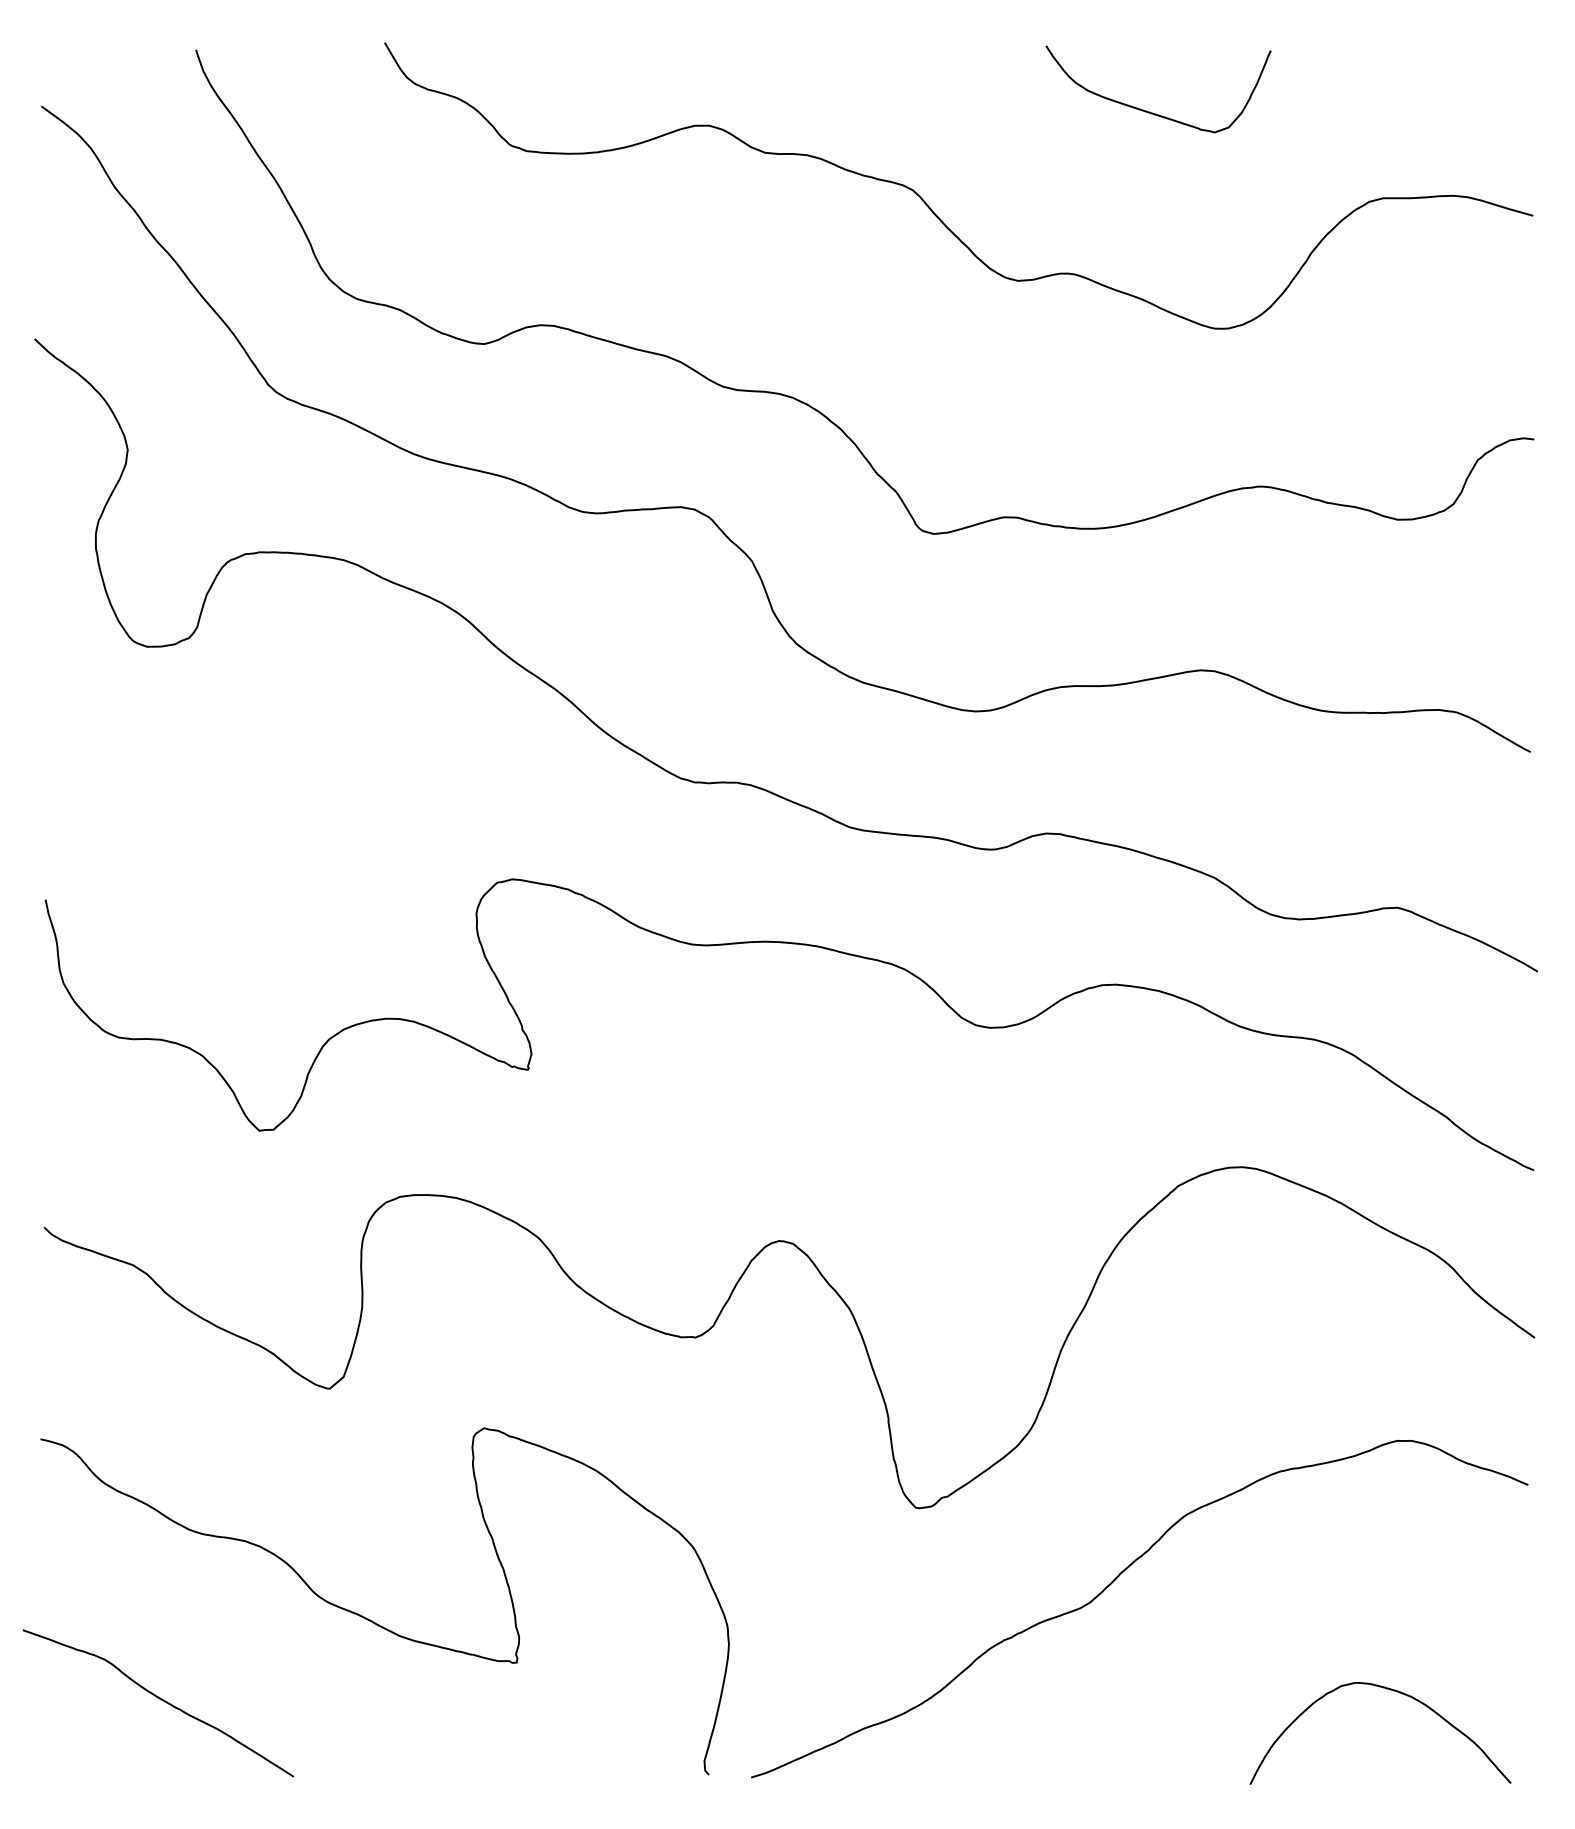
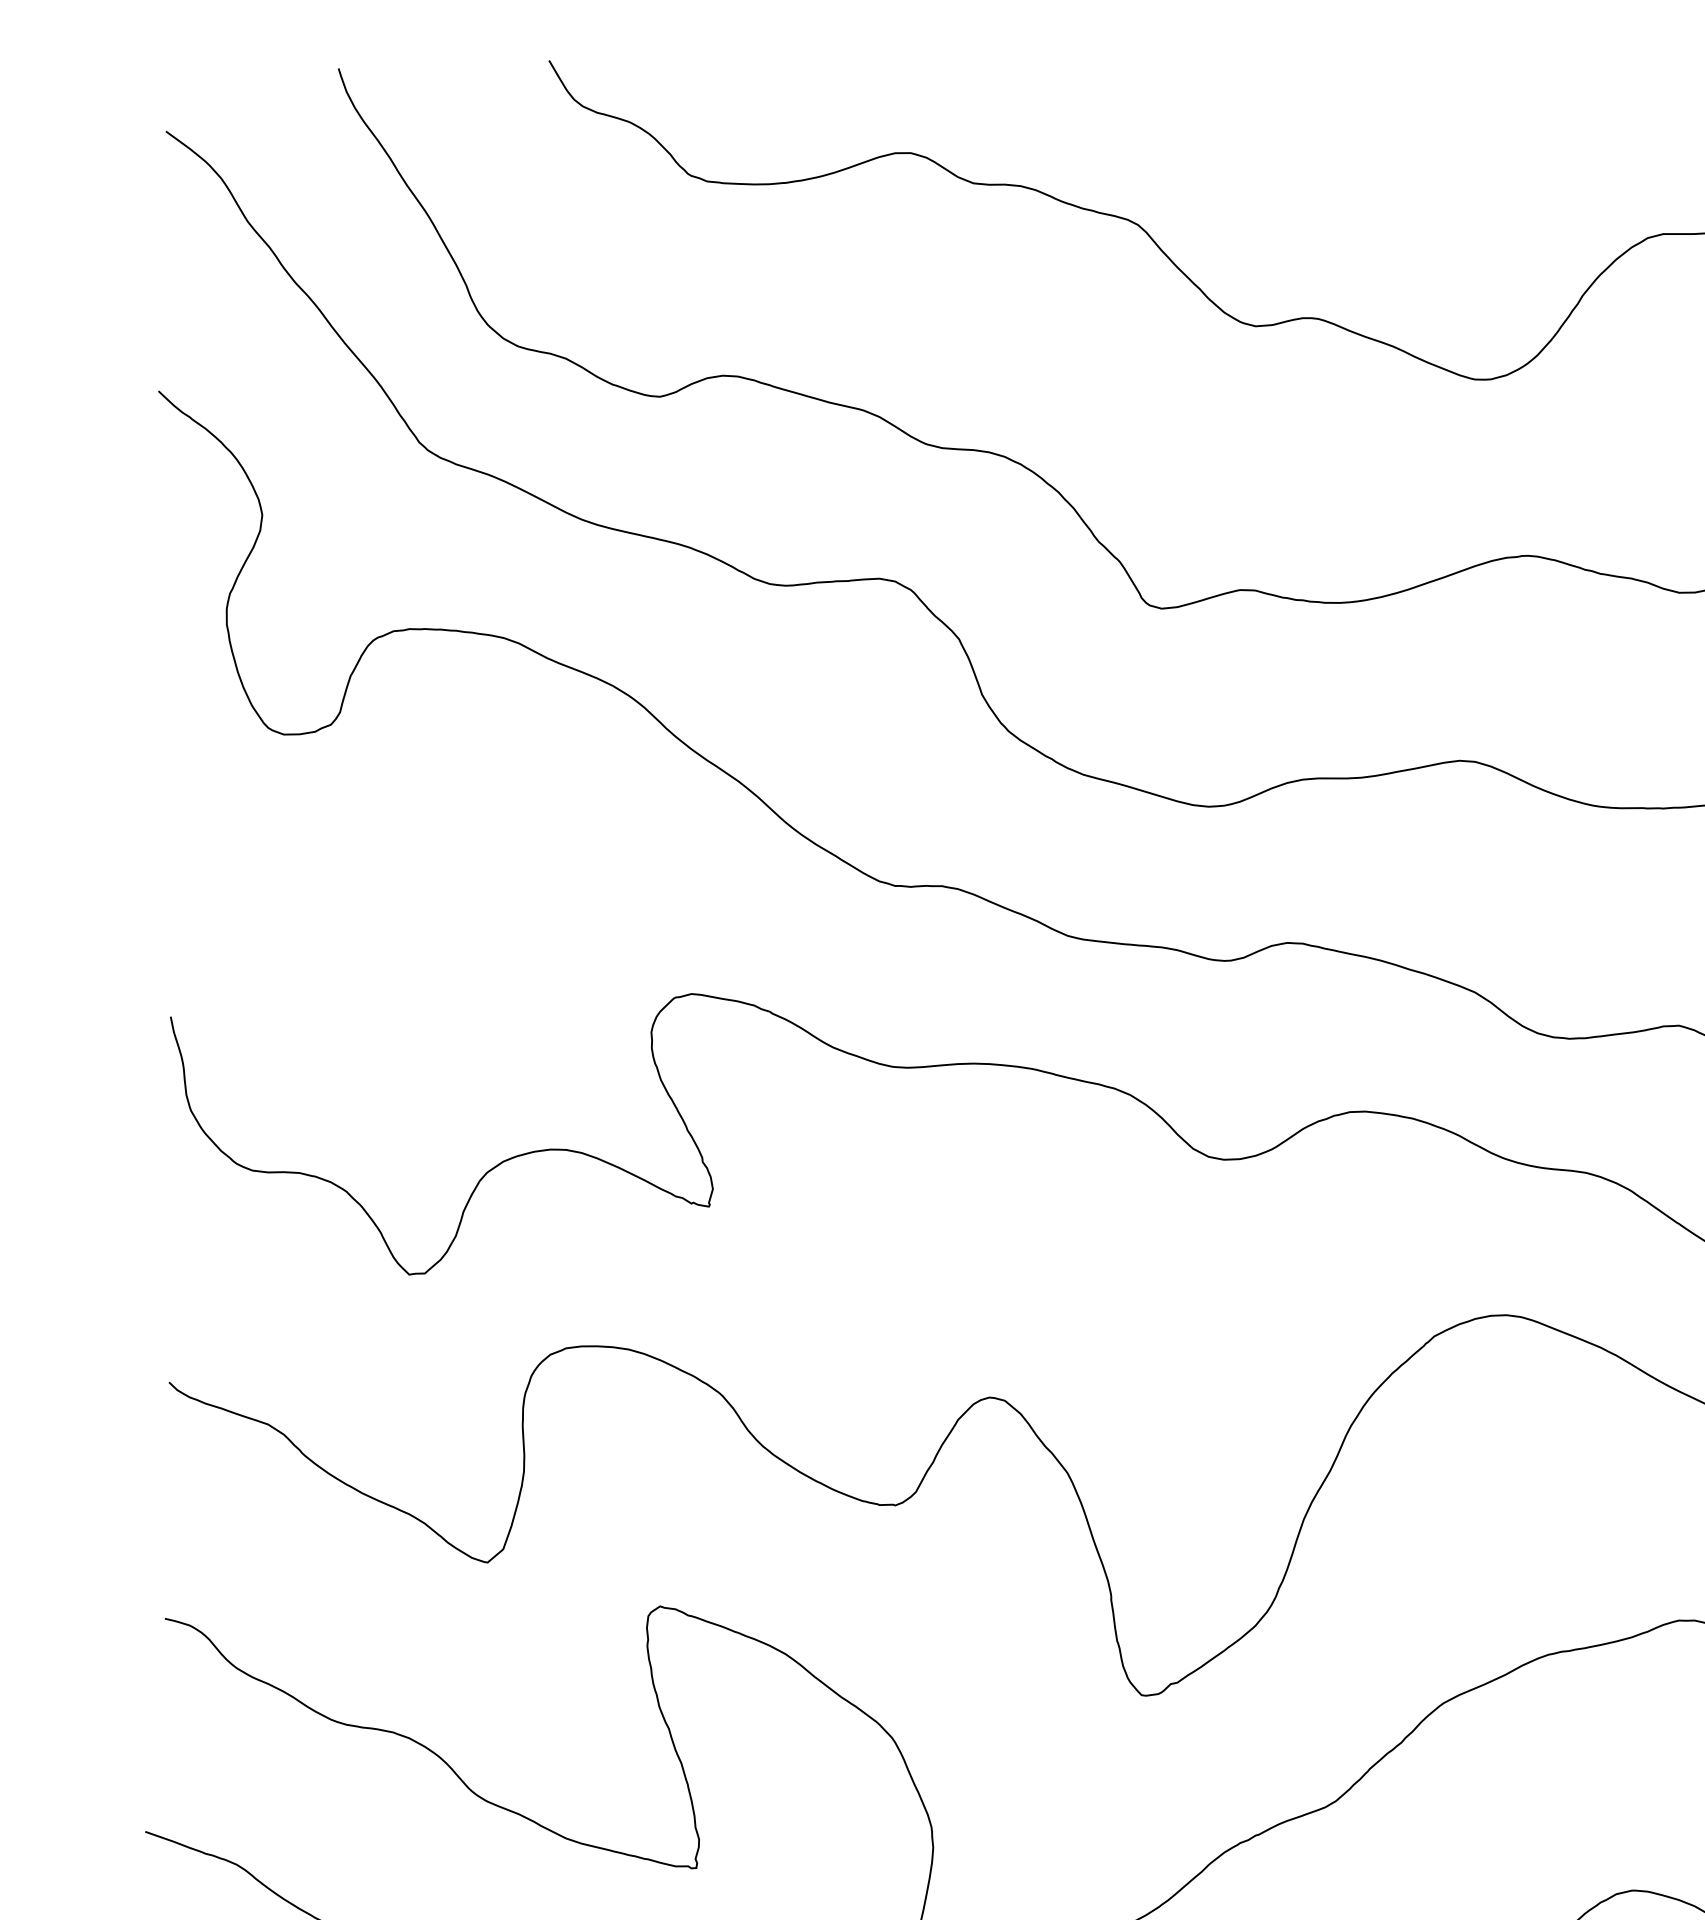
curve: (1149, 111) -> (1402, 137), removed

